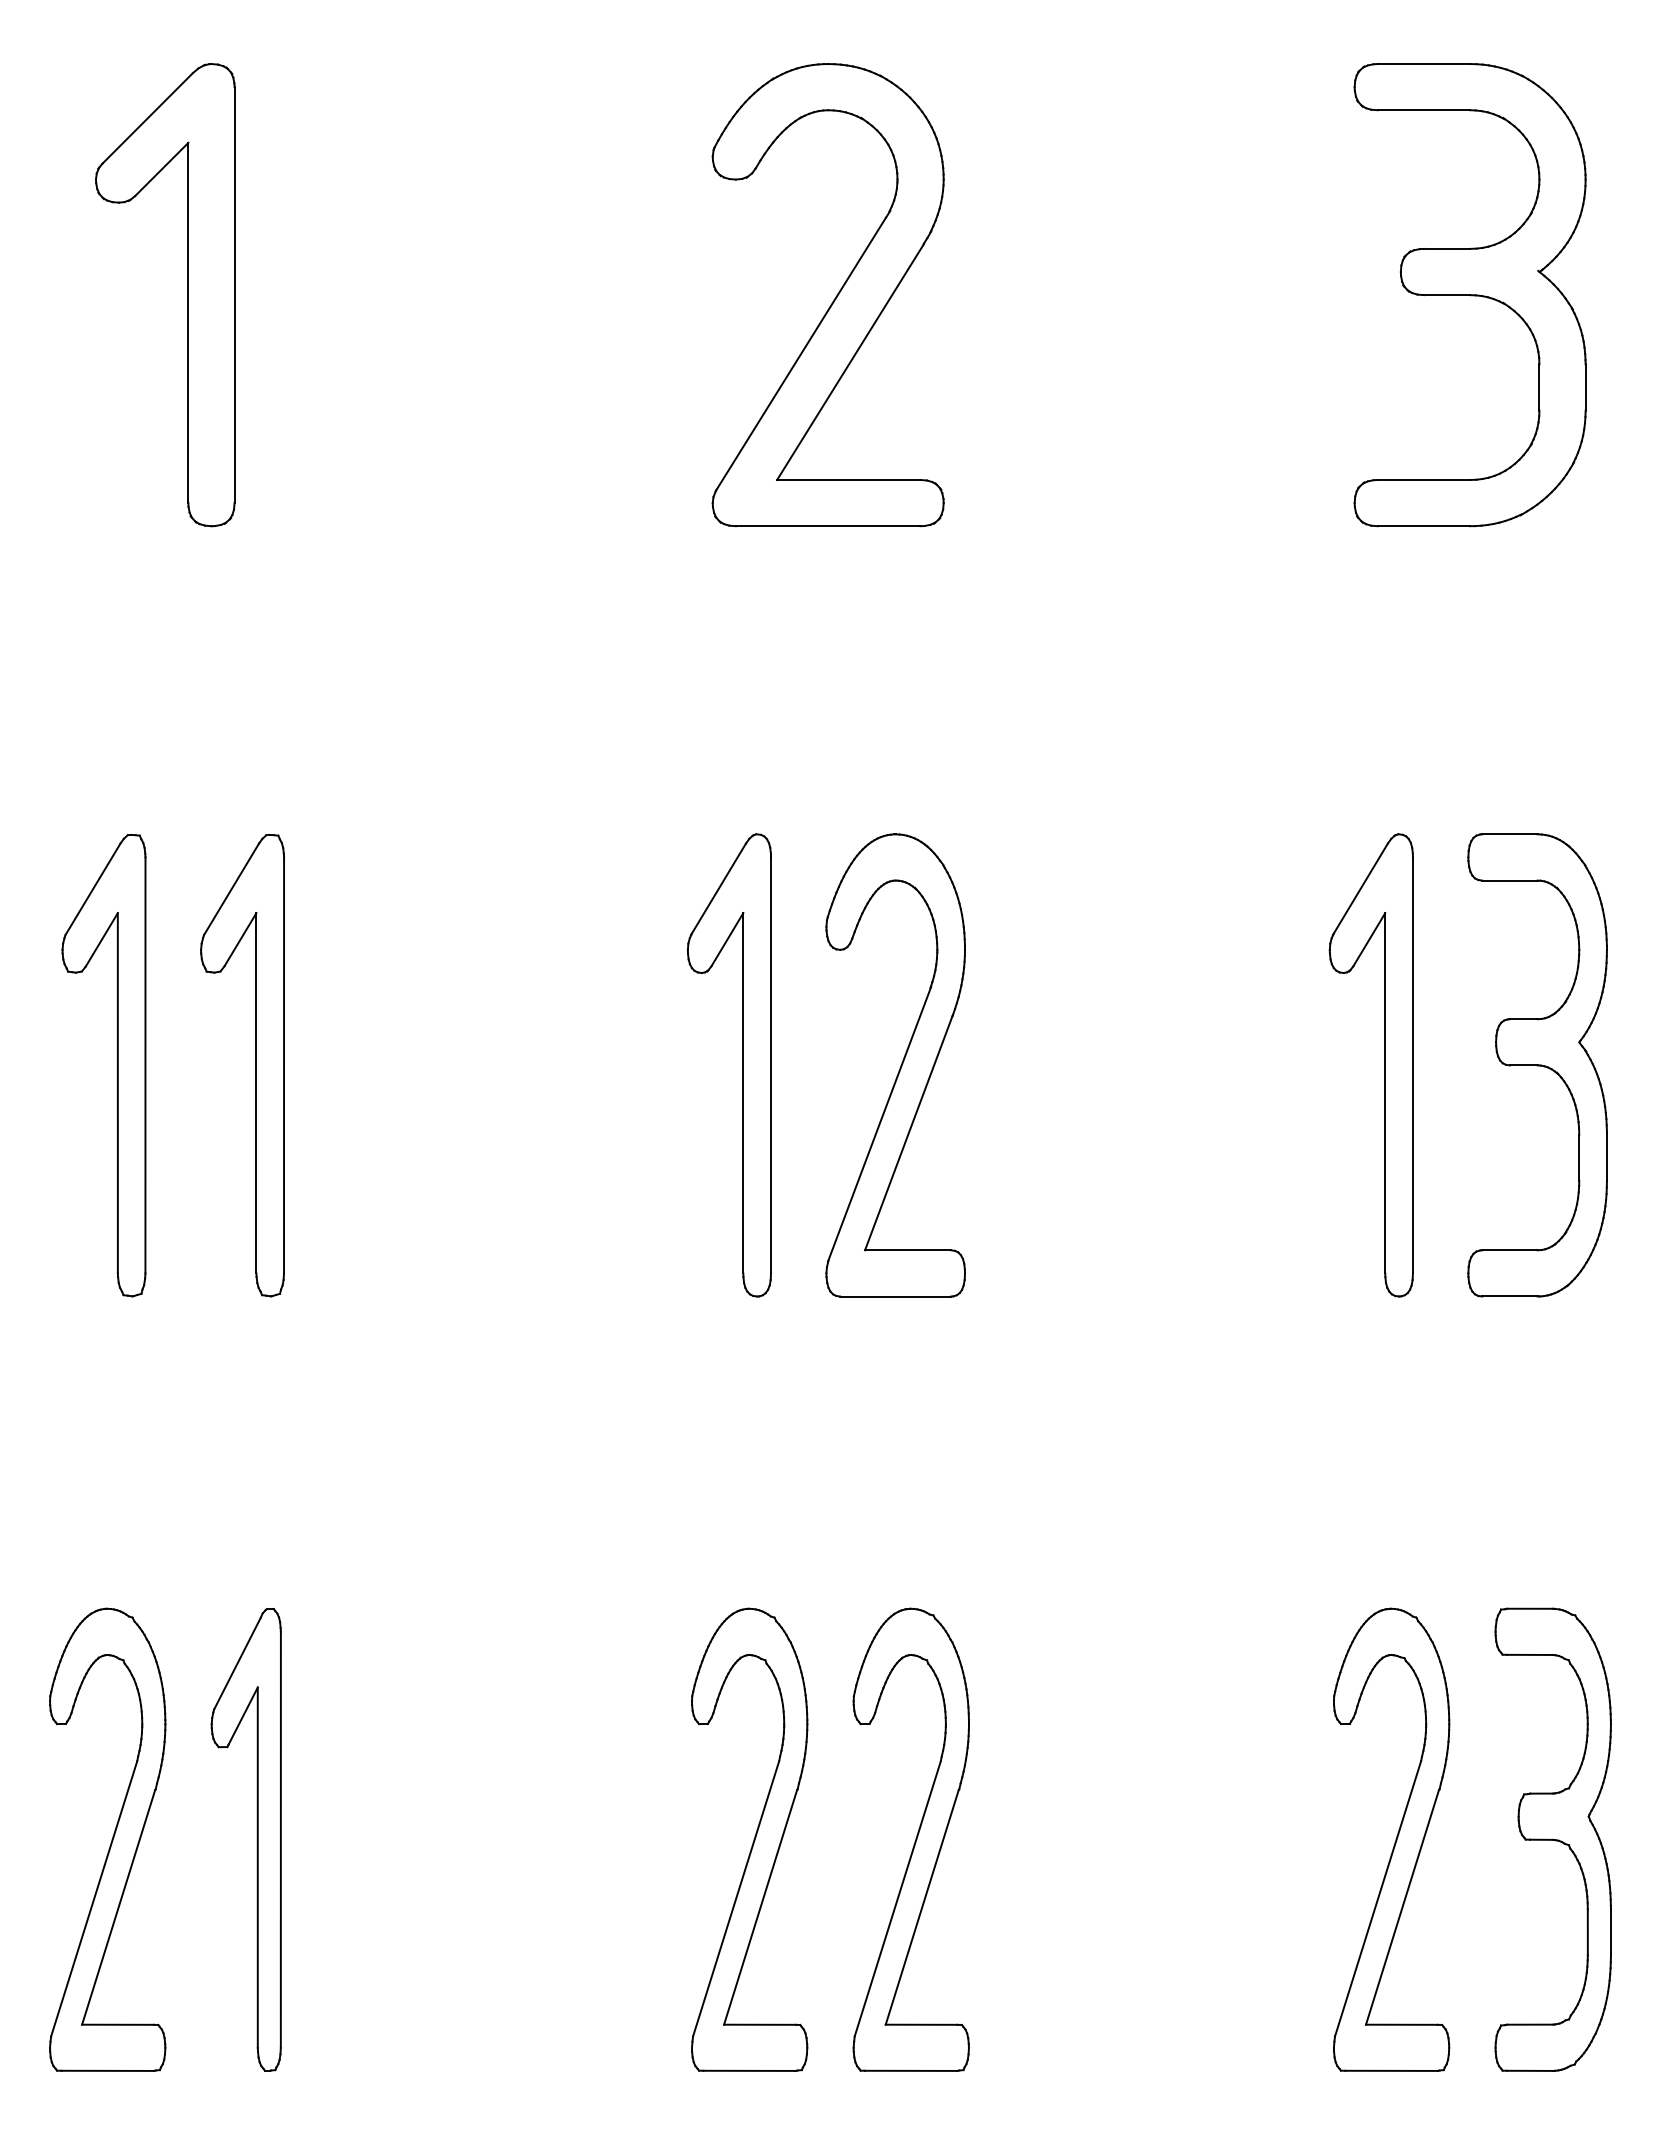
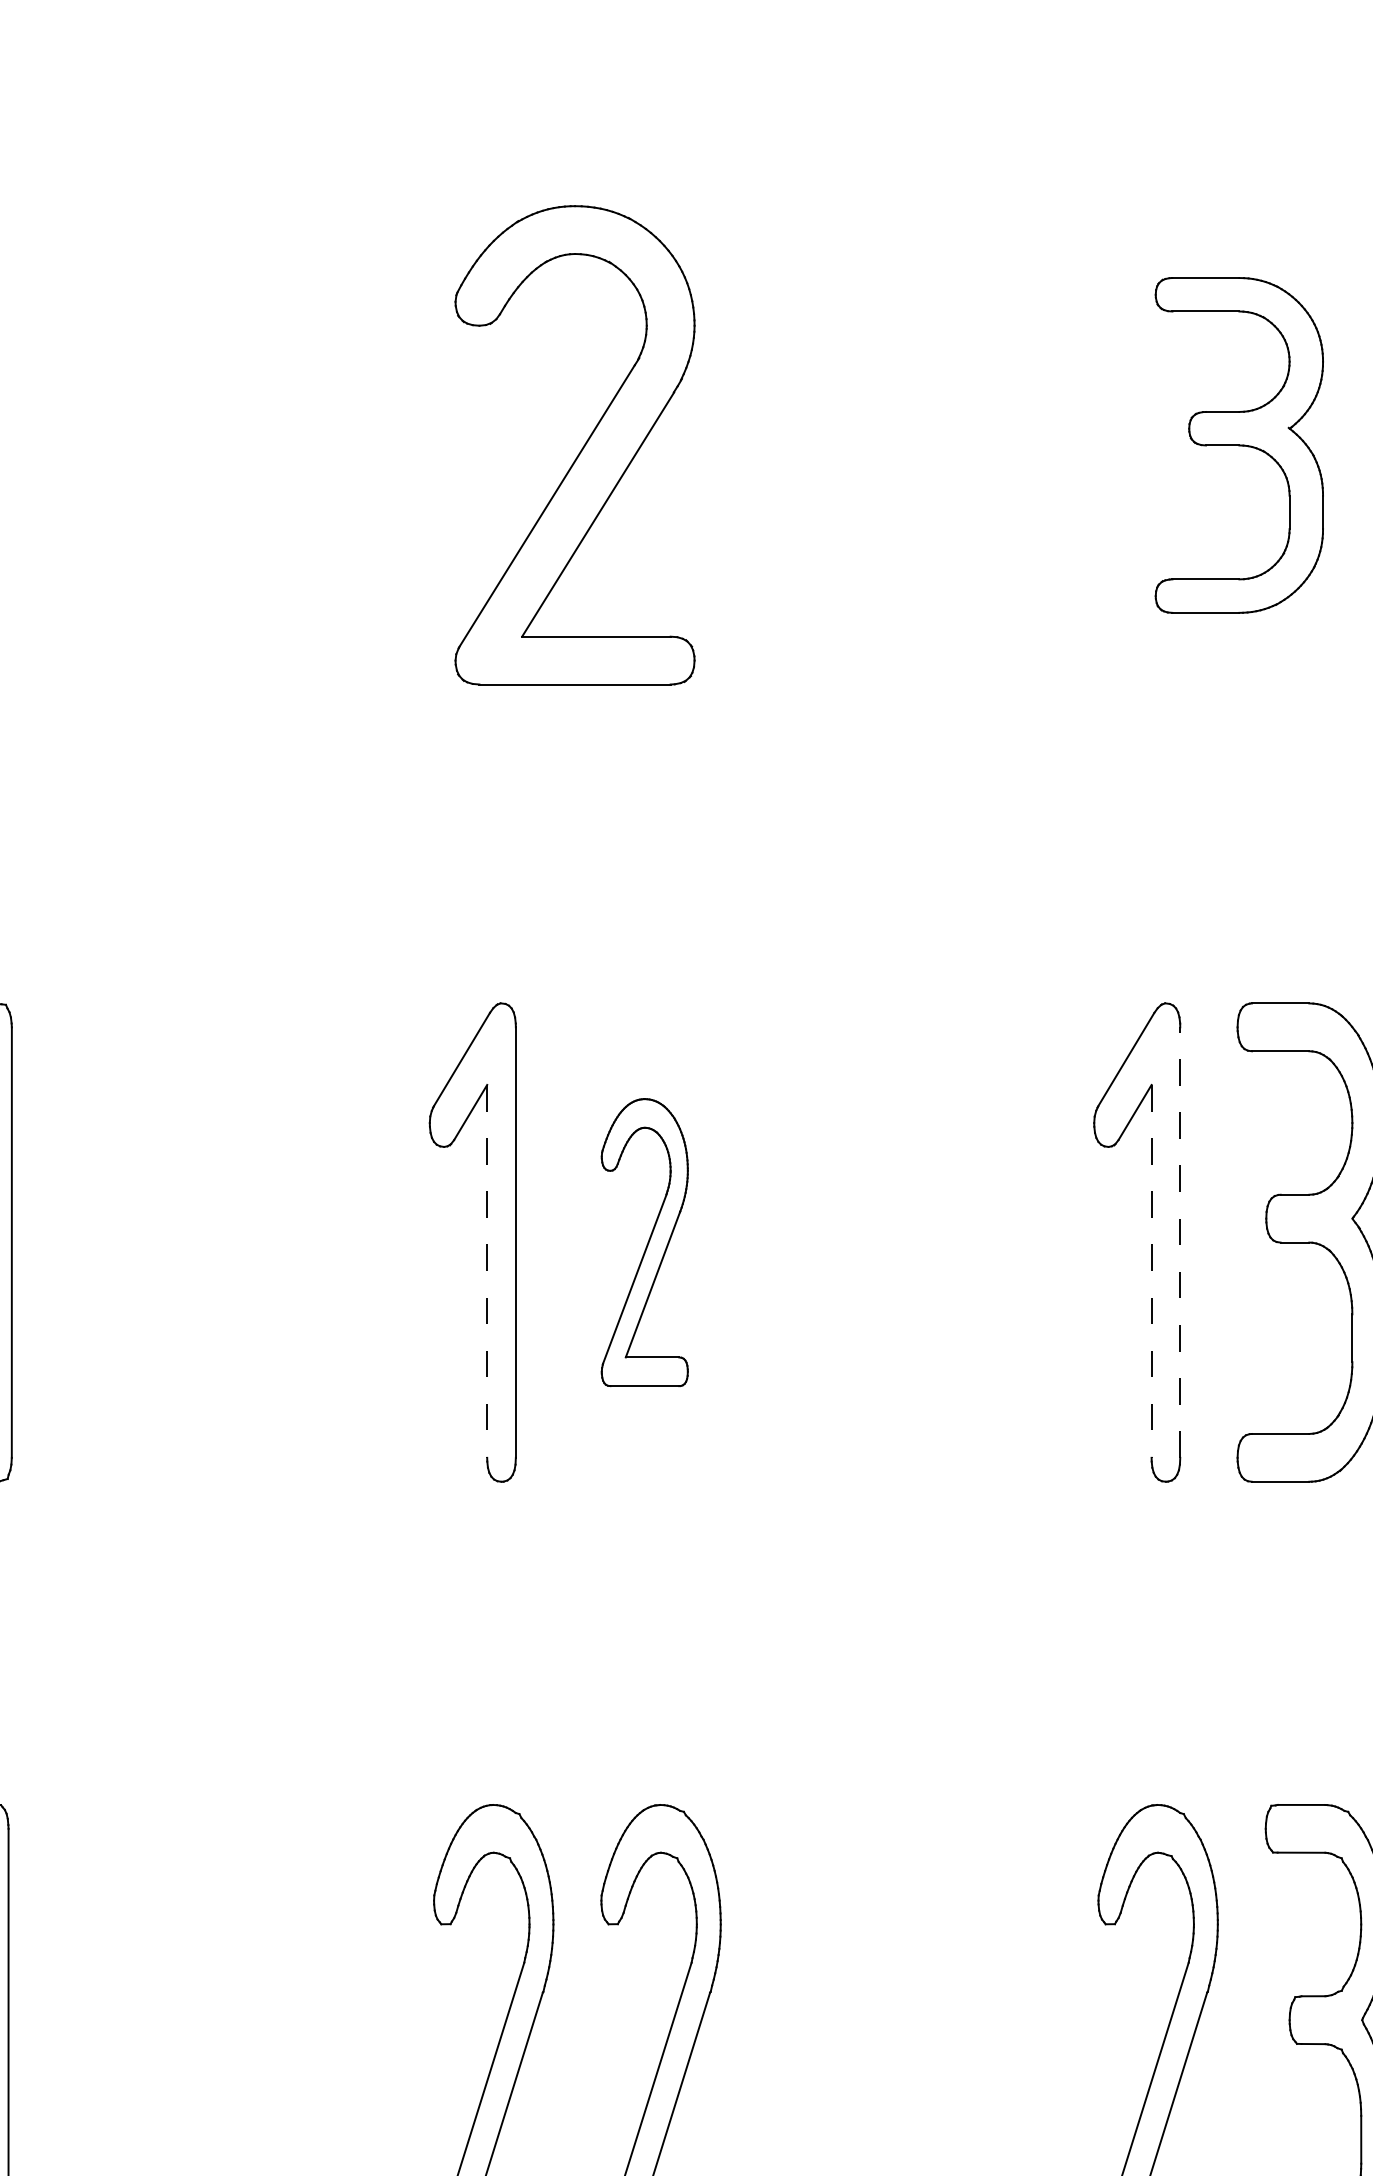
part: (1469, 295) -> (1238, 445), size x0.7
part: (895, 1065) -> (644, 1242), size x0.6
line: (1412, 1065) -> (1179, 1242), solid -> dashed
line: (743, 1093) -> (487, 1271), solid -> dashed
line: (1385, 1093) -> (1151, 1271), solid -> dashed

